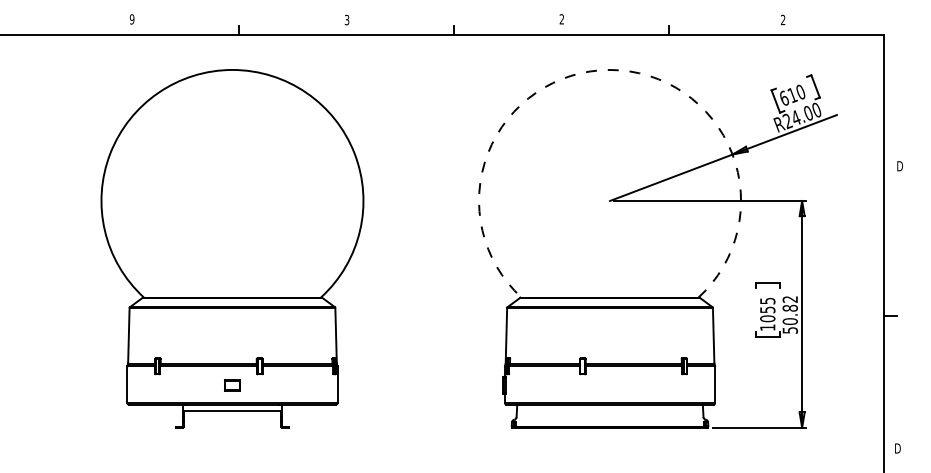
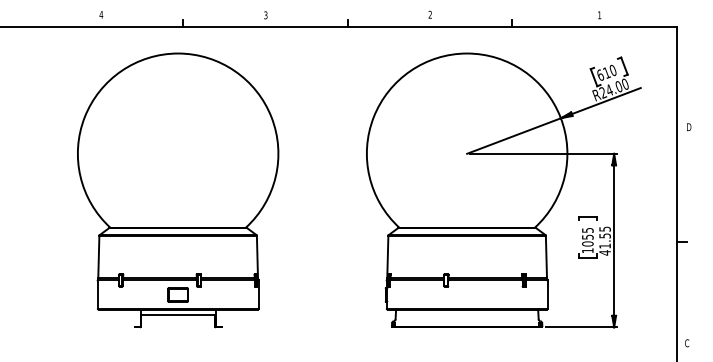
text: (131, 19) -> (100, 14), 9 -> 4
text: (782, 19) -> (599, 14), 2 -> 1
arc: (610, 69) -> (467, 53), dashed -> solid
text: (789, 315) -> (604, 241), 50.82 -> 41.55
part: (232, 385) -> (178, 295), size x1.67
text: (897, 448) -> (687, 343), D -> C

